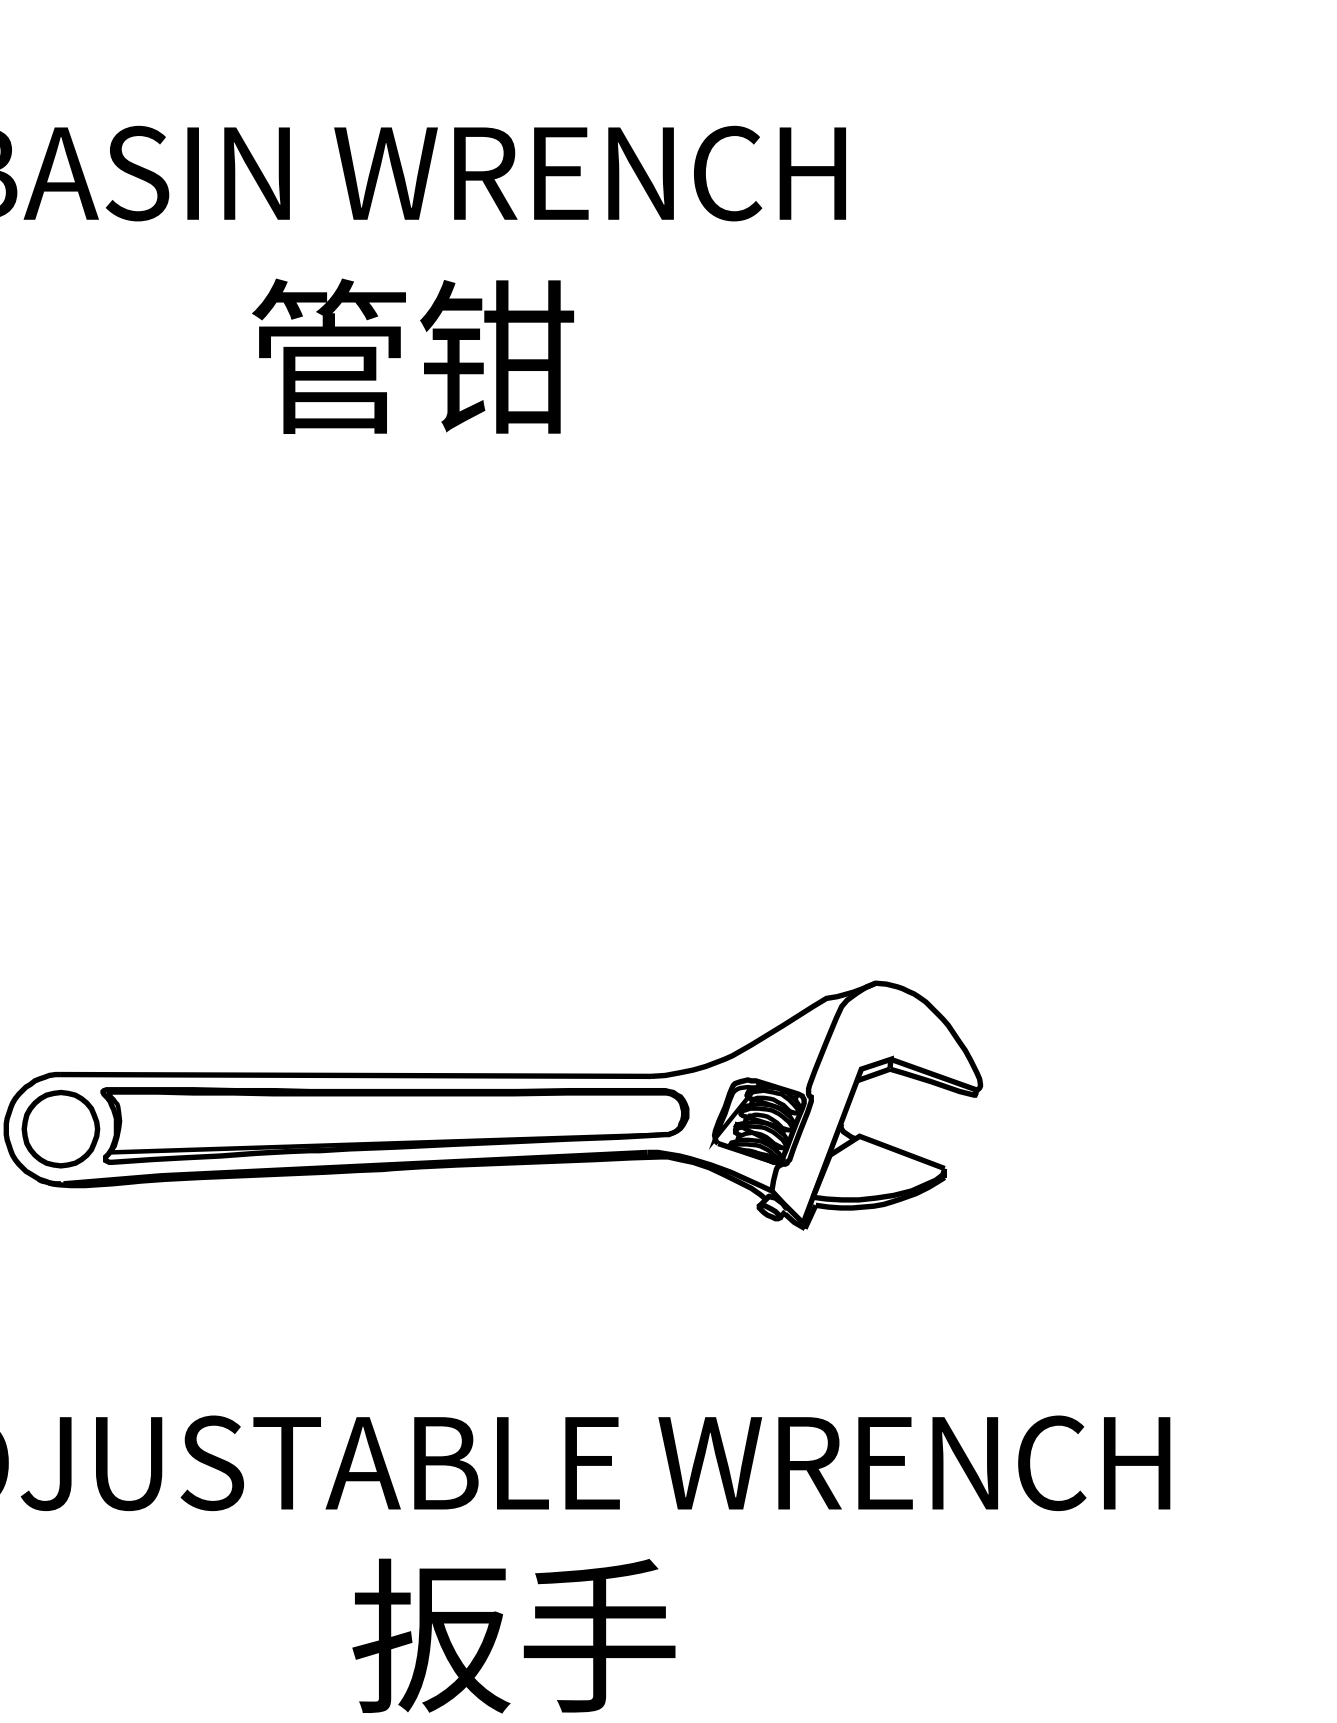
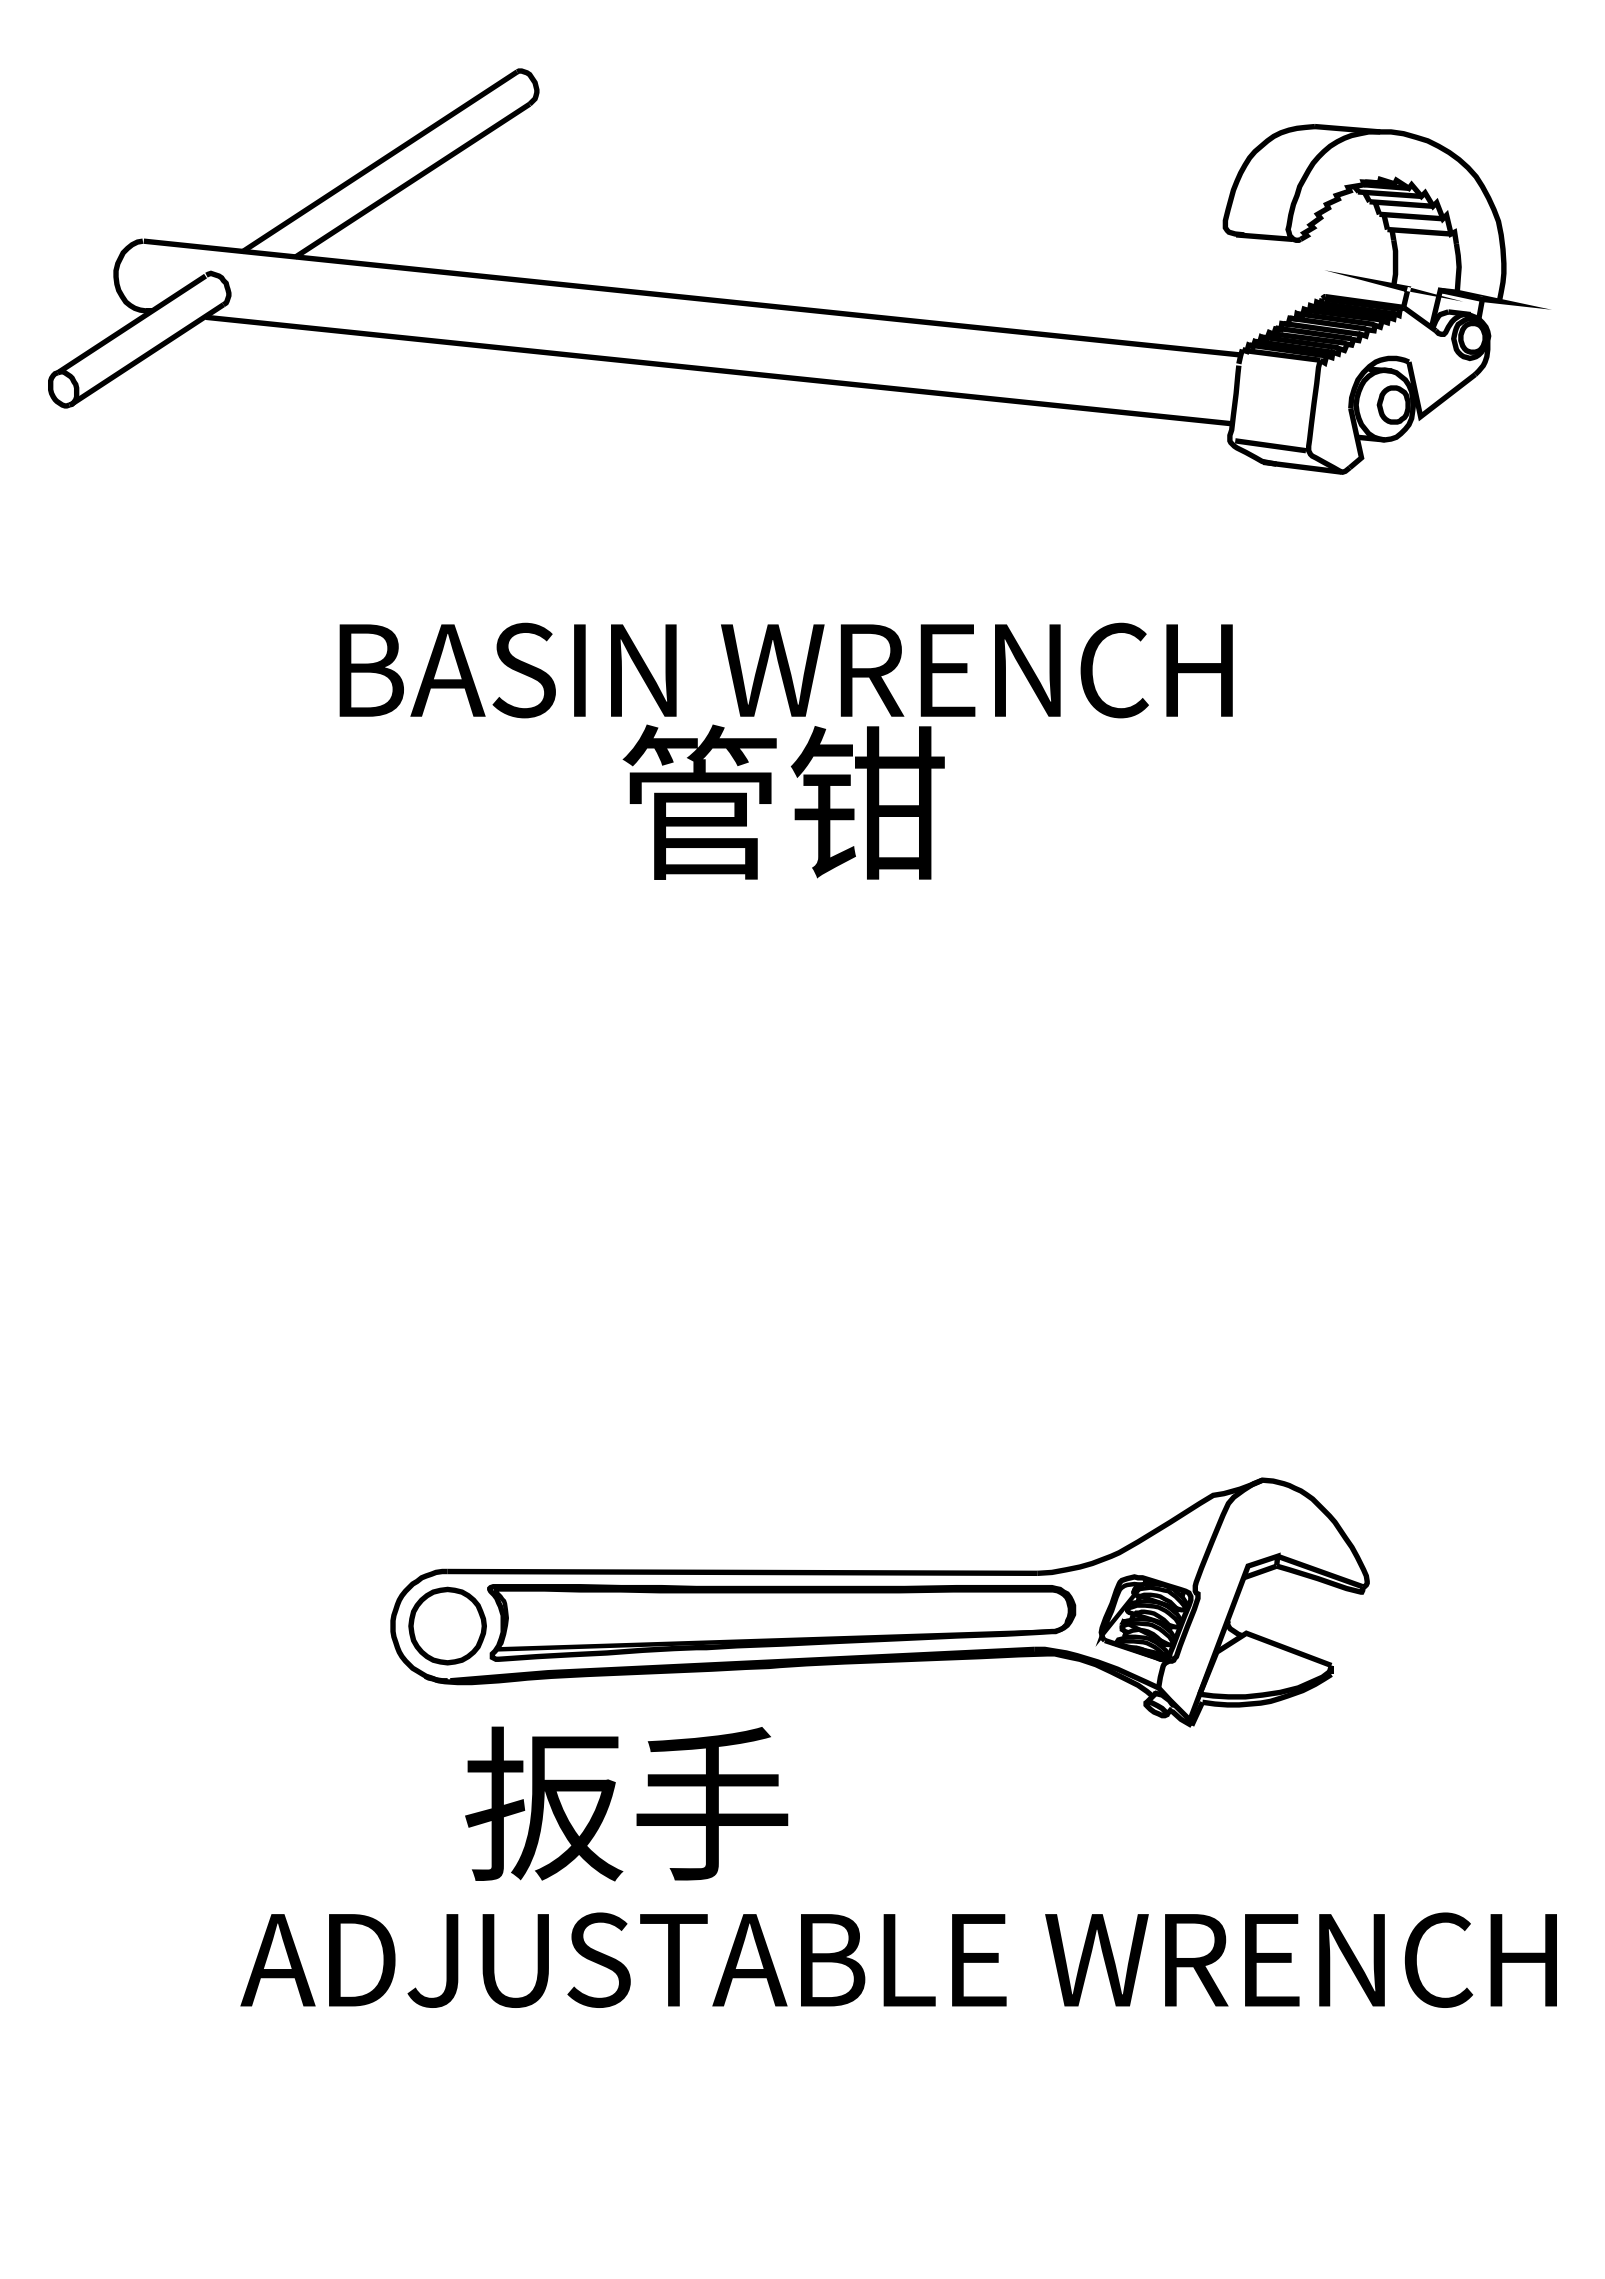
text: (412, 355) -> (783, 801), moved
text: (513, 1635) -> (626, 1803), moved

